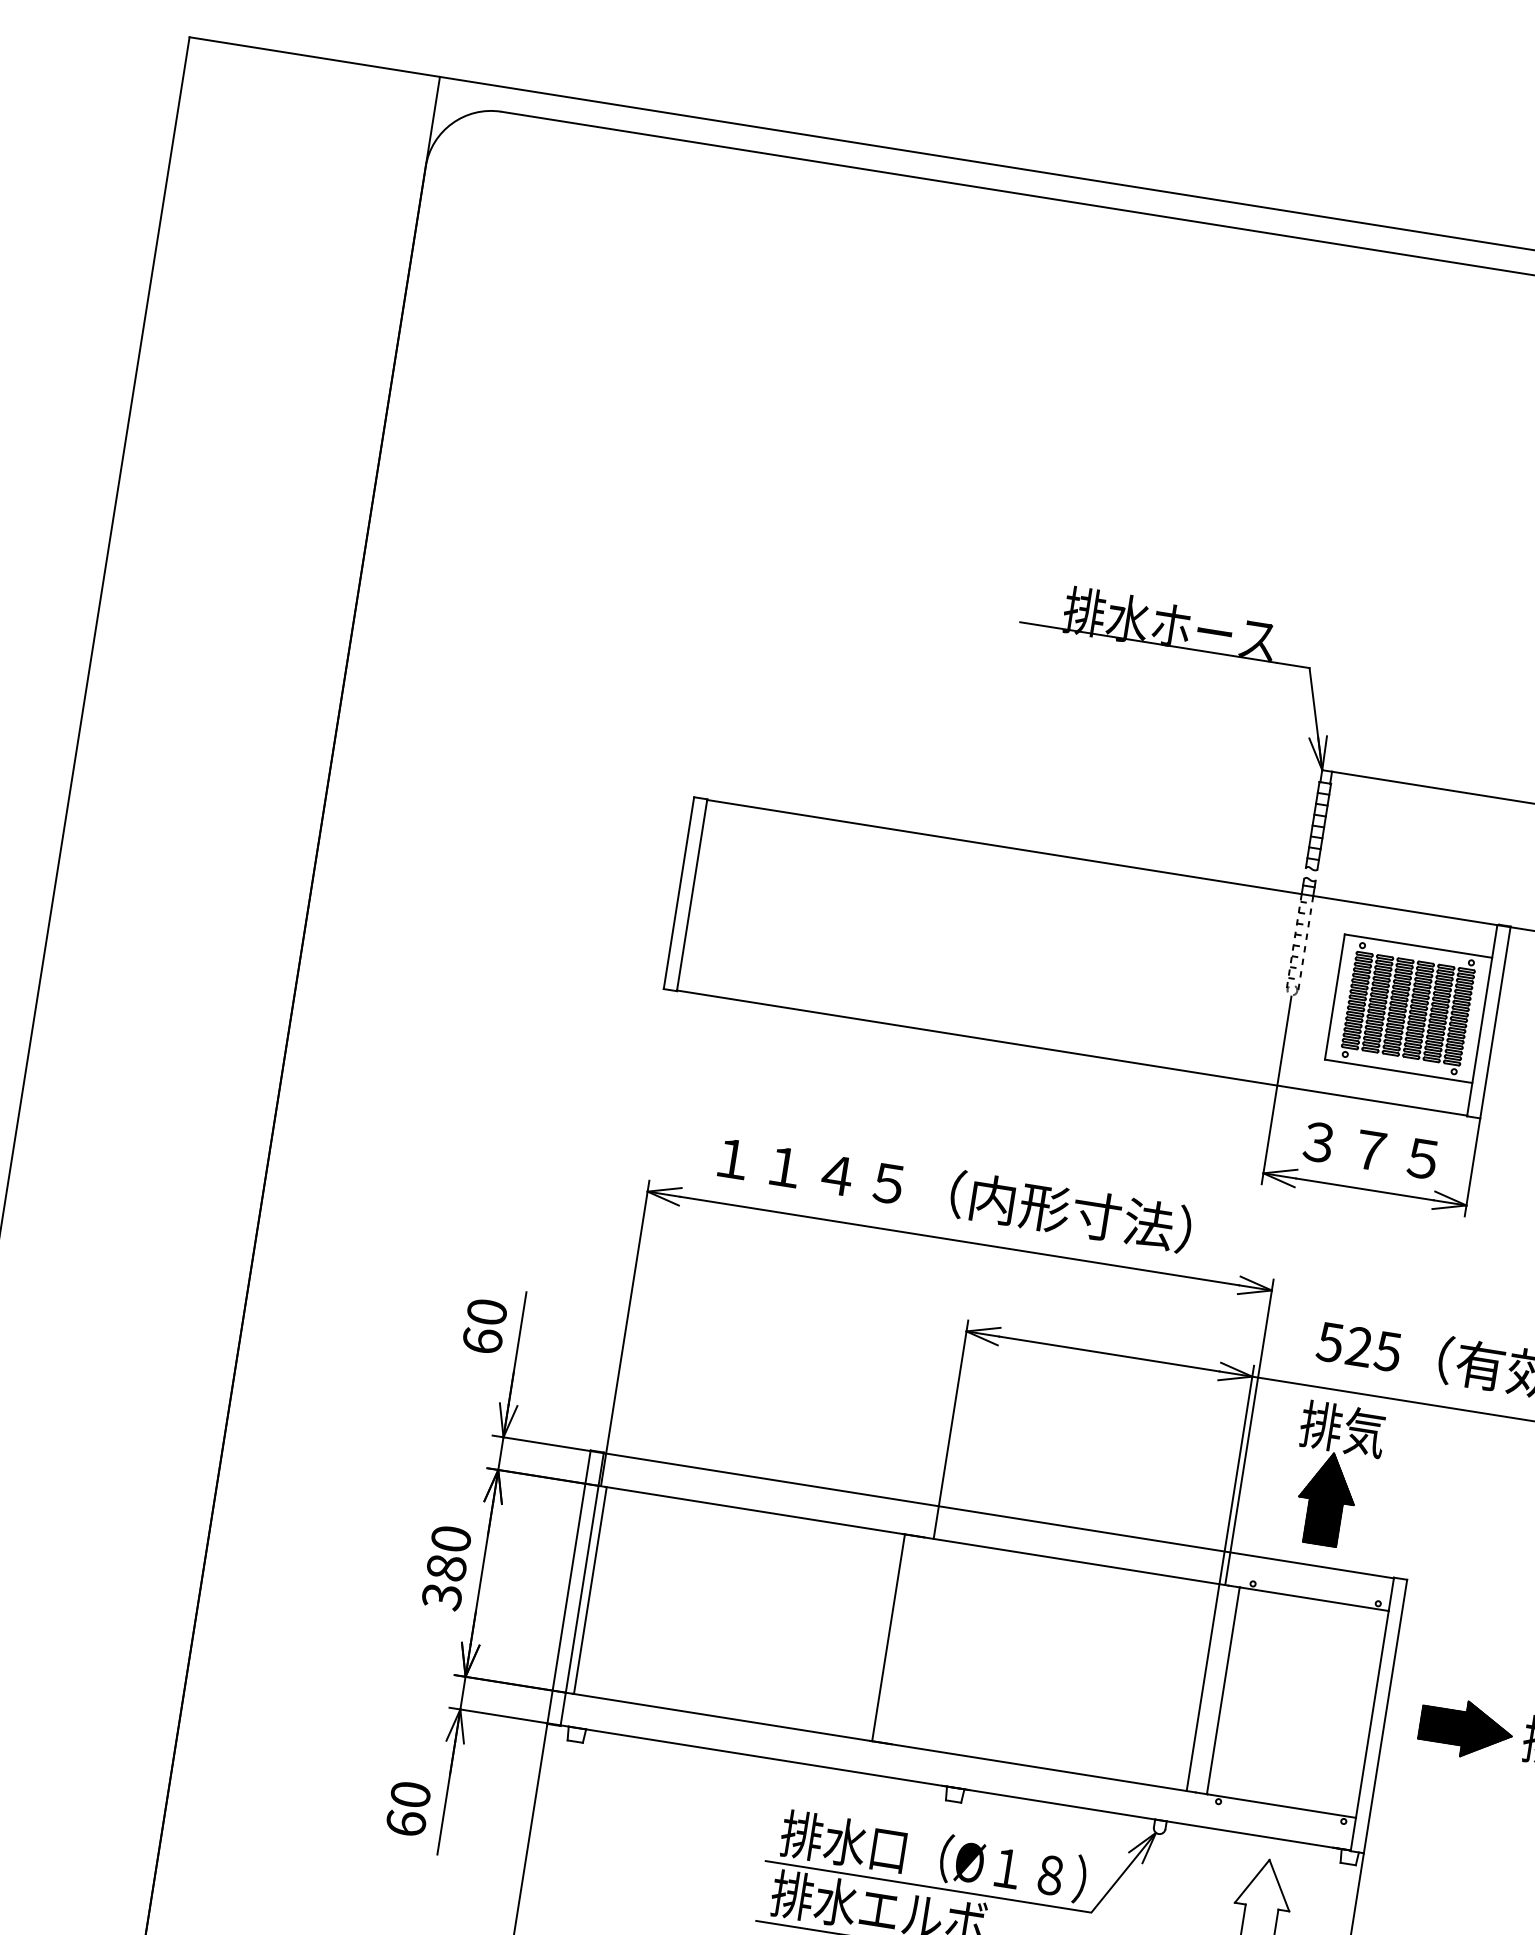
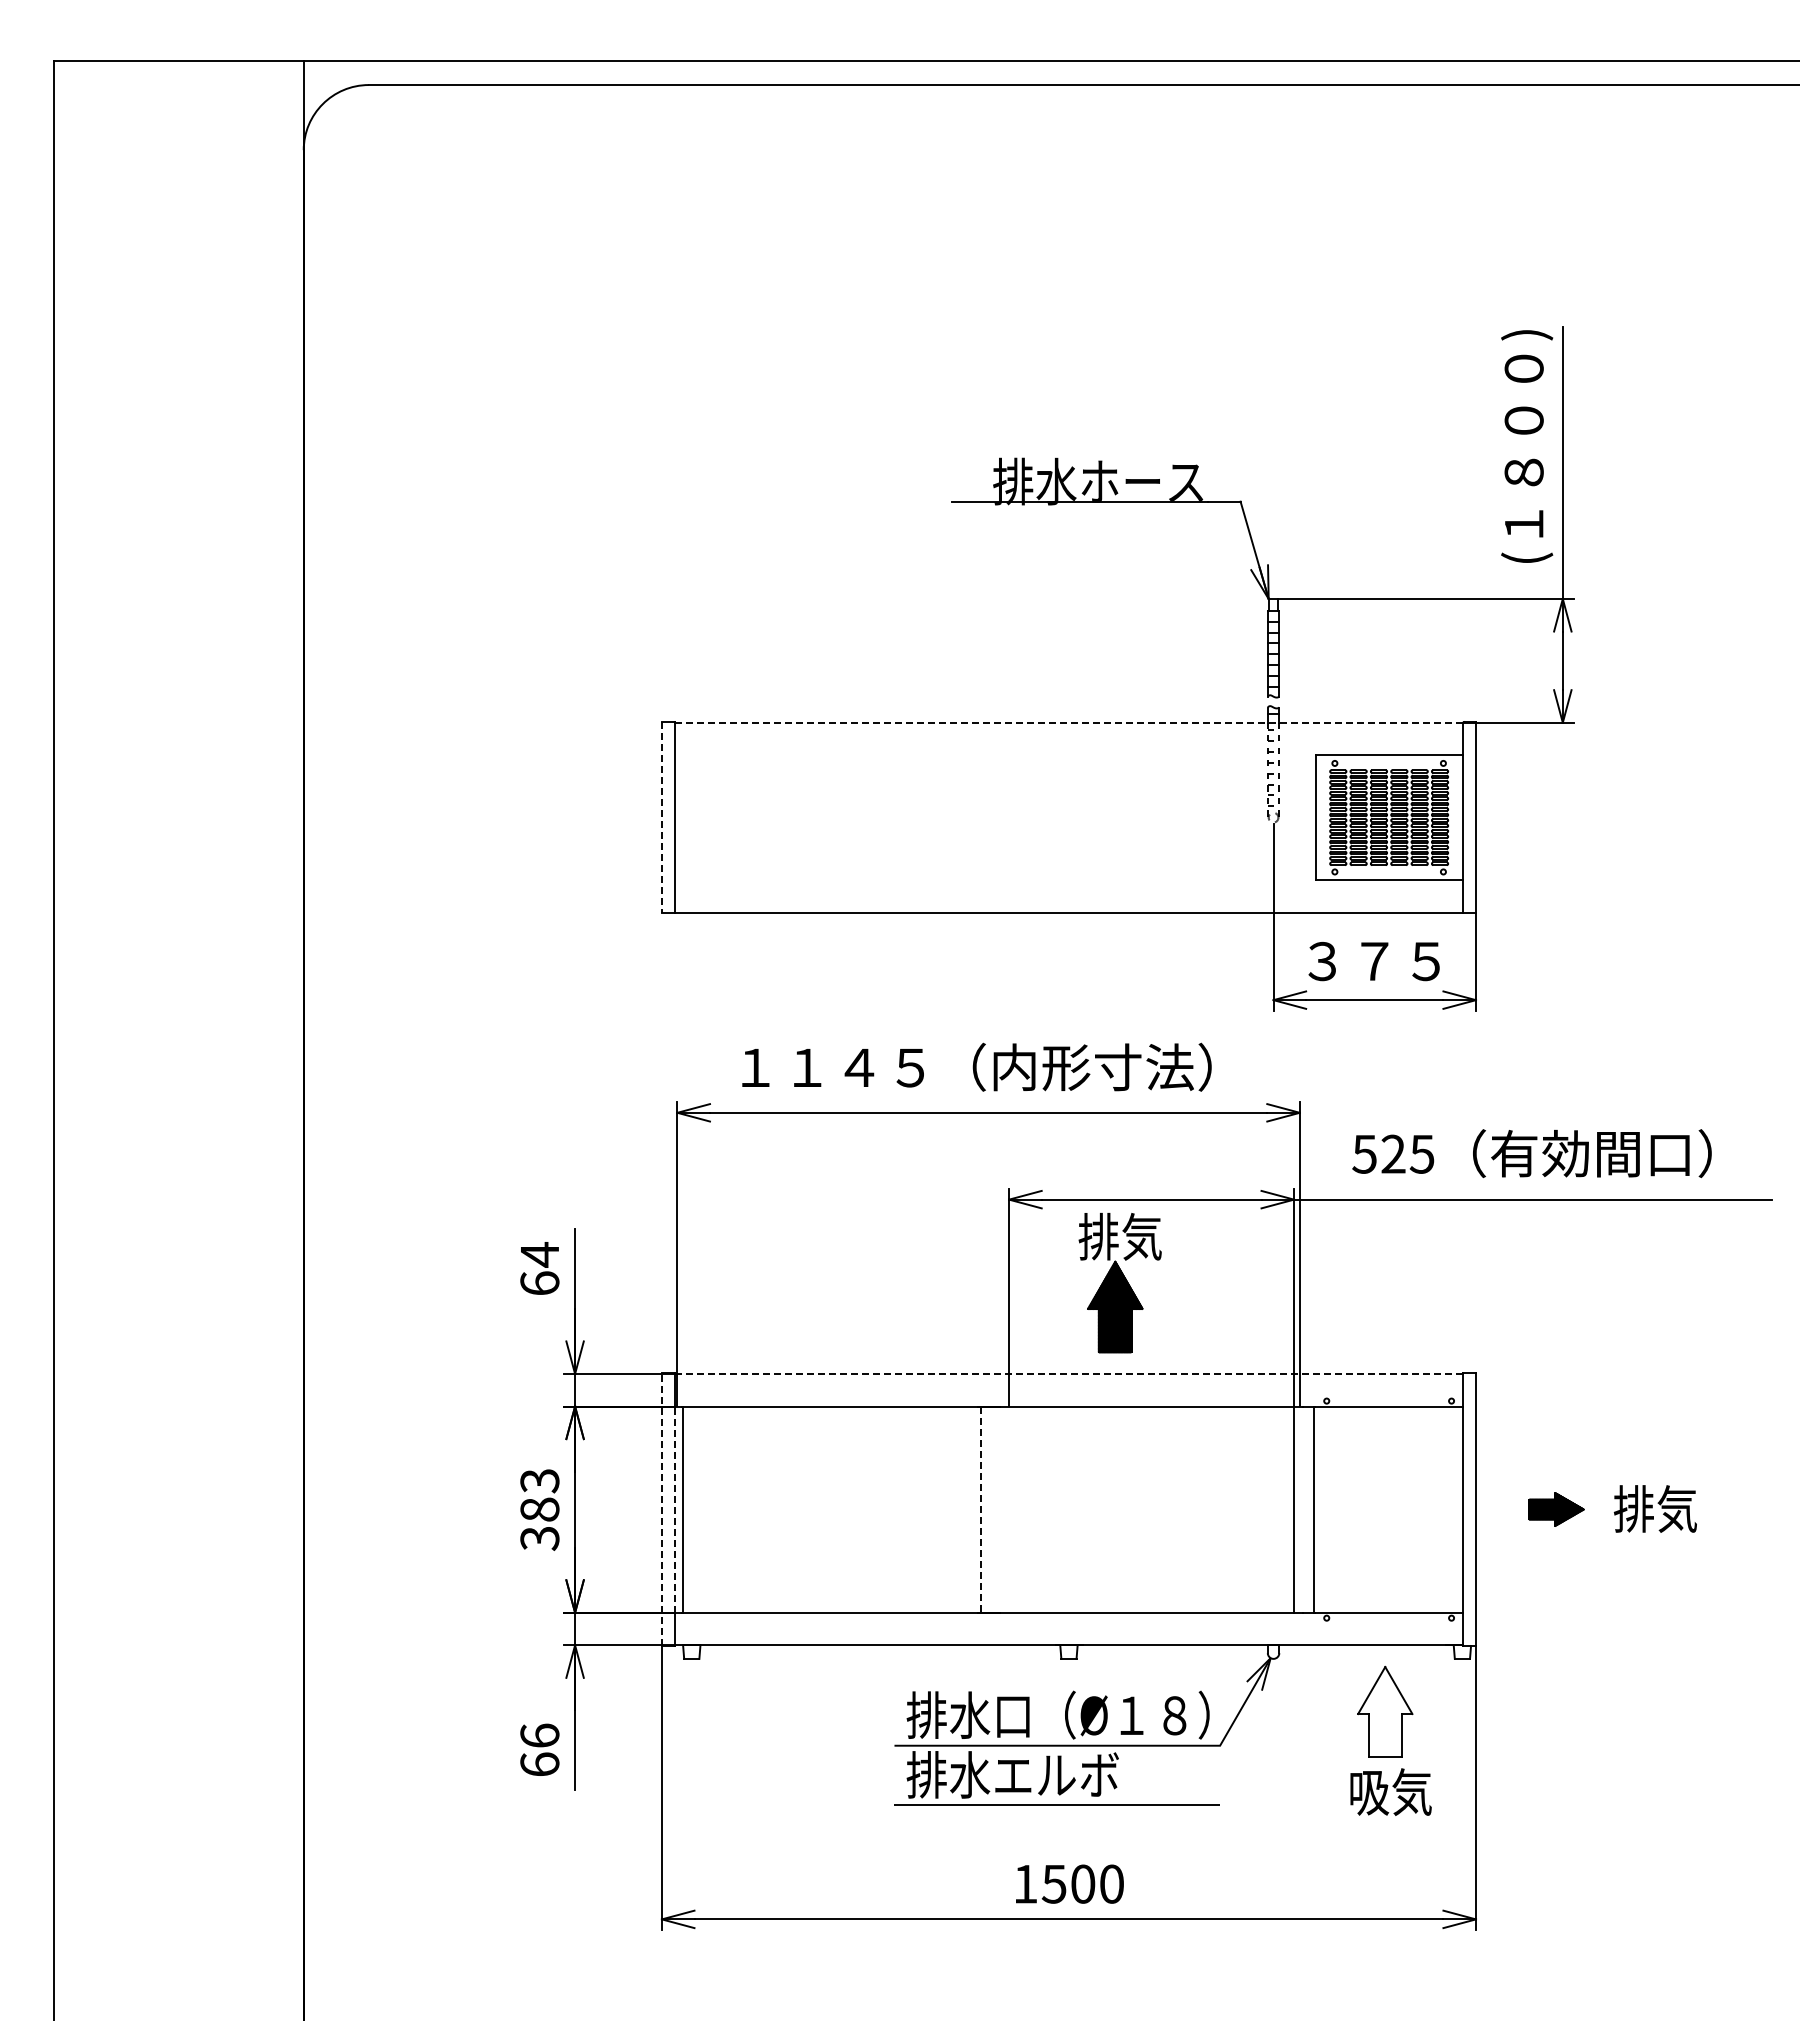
line: (1101, 862) -> (1068, 722), solid -> dashed
line: (678, 892) -> (661, 817), solid -> dashed
text: (486, 1311) -> (539, 1254), 60 -> 64
part: (1334, 1475) -> (1119, 1283), moved
line: (998, 1515) -> (1068, 1373), solid -> dashed
text: (450, 1539) -> (539, 1481), 380 -> 383
line: (568, 1586) -> (661, 1509), solid -> dashed
line: (582, 1589) -> (675, 1509), solid -> dashed
line: (888, 1638) -> (980, 1510), solid -> dashed
part: (1466, 1729) -> (1556, 1509), size x0.6
text: (410, 1794) -> (539, 1735), 60 -> 66

